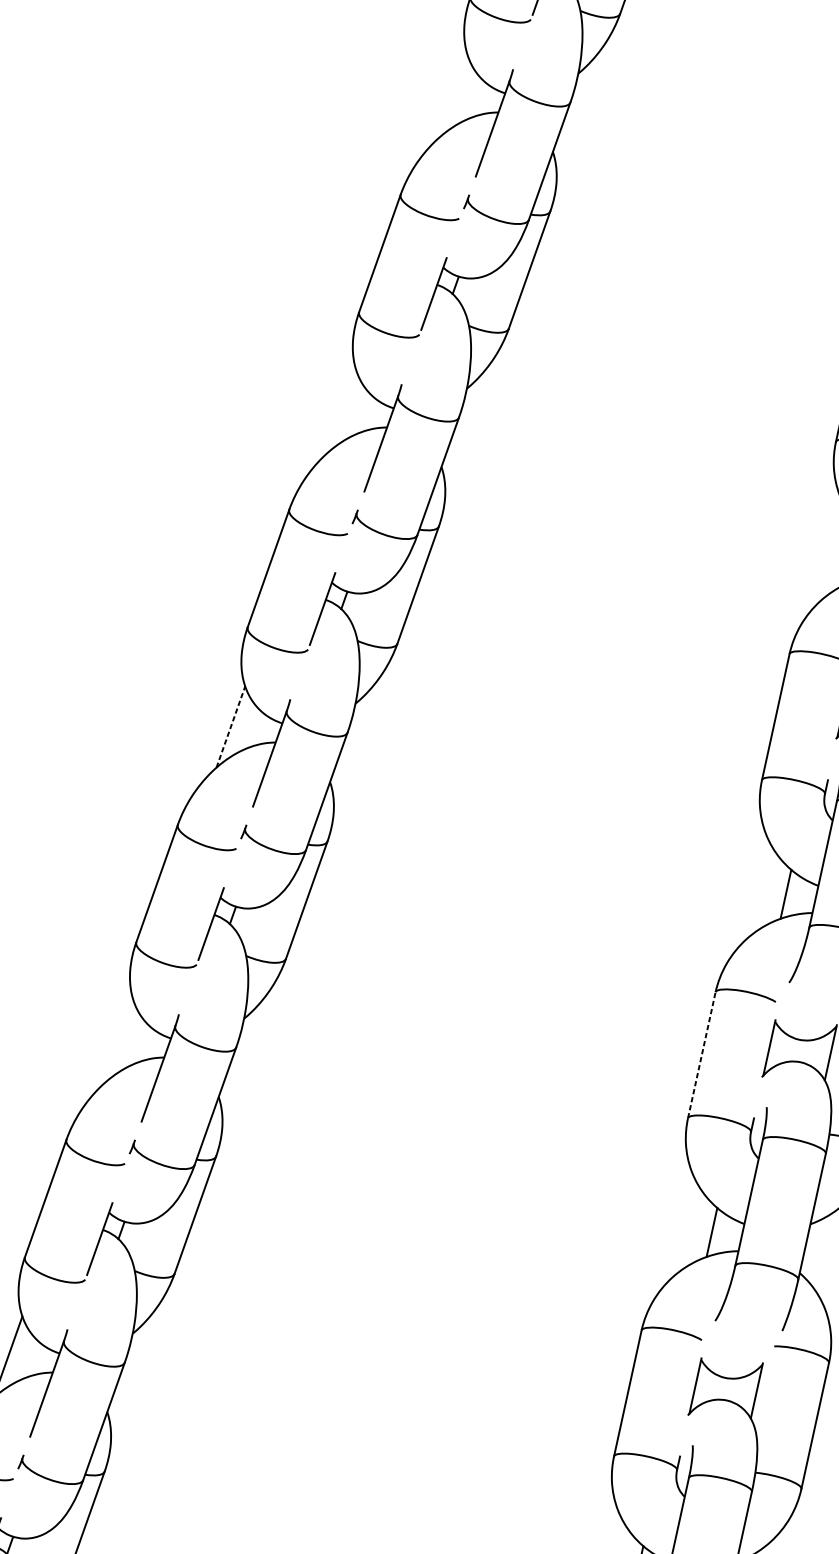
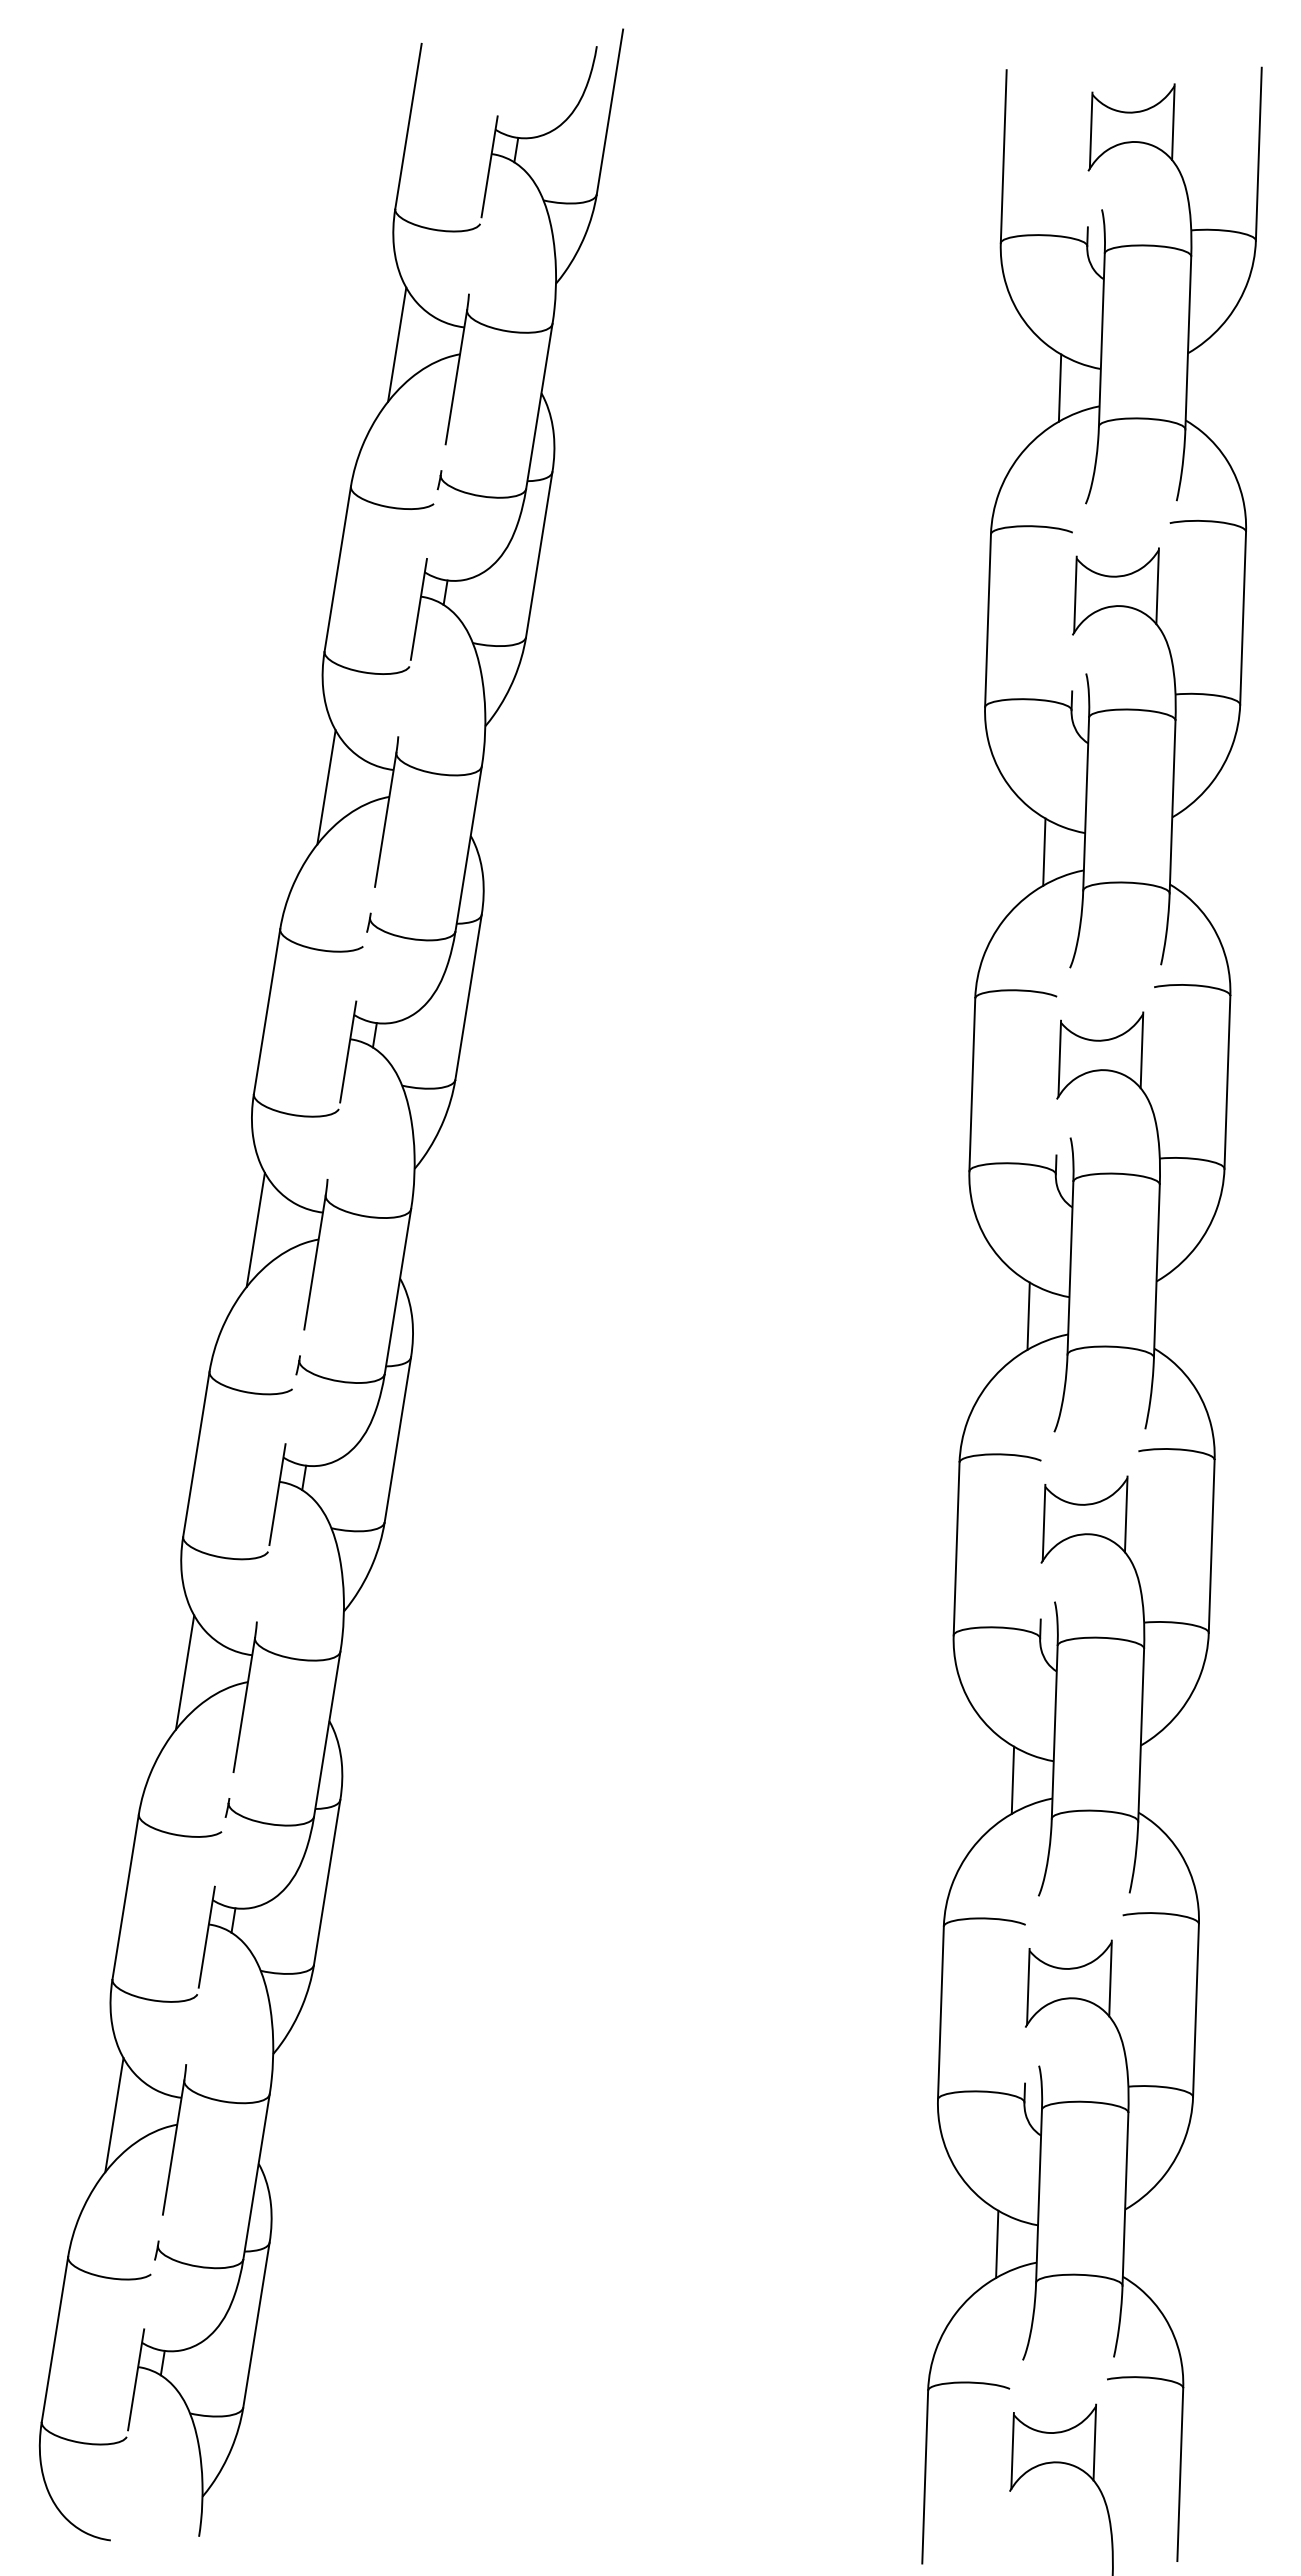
line: (453, 96) -> (397, 344), added
line: (342, 412) -> (326, 787), added
line: (230, 726) -> (255, 1229), dashed -> solid
line: (119, 1041) -> (184, 1672), added
line: (701, 1054) -> (956, 1548), dashed -> solid

